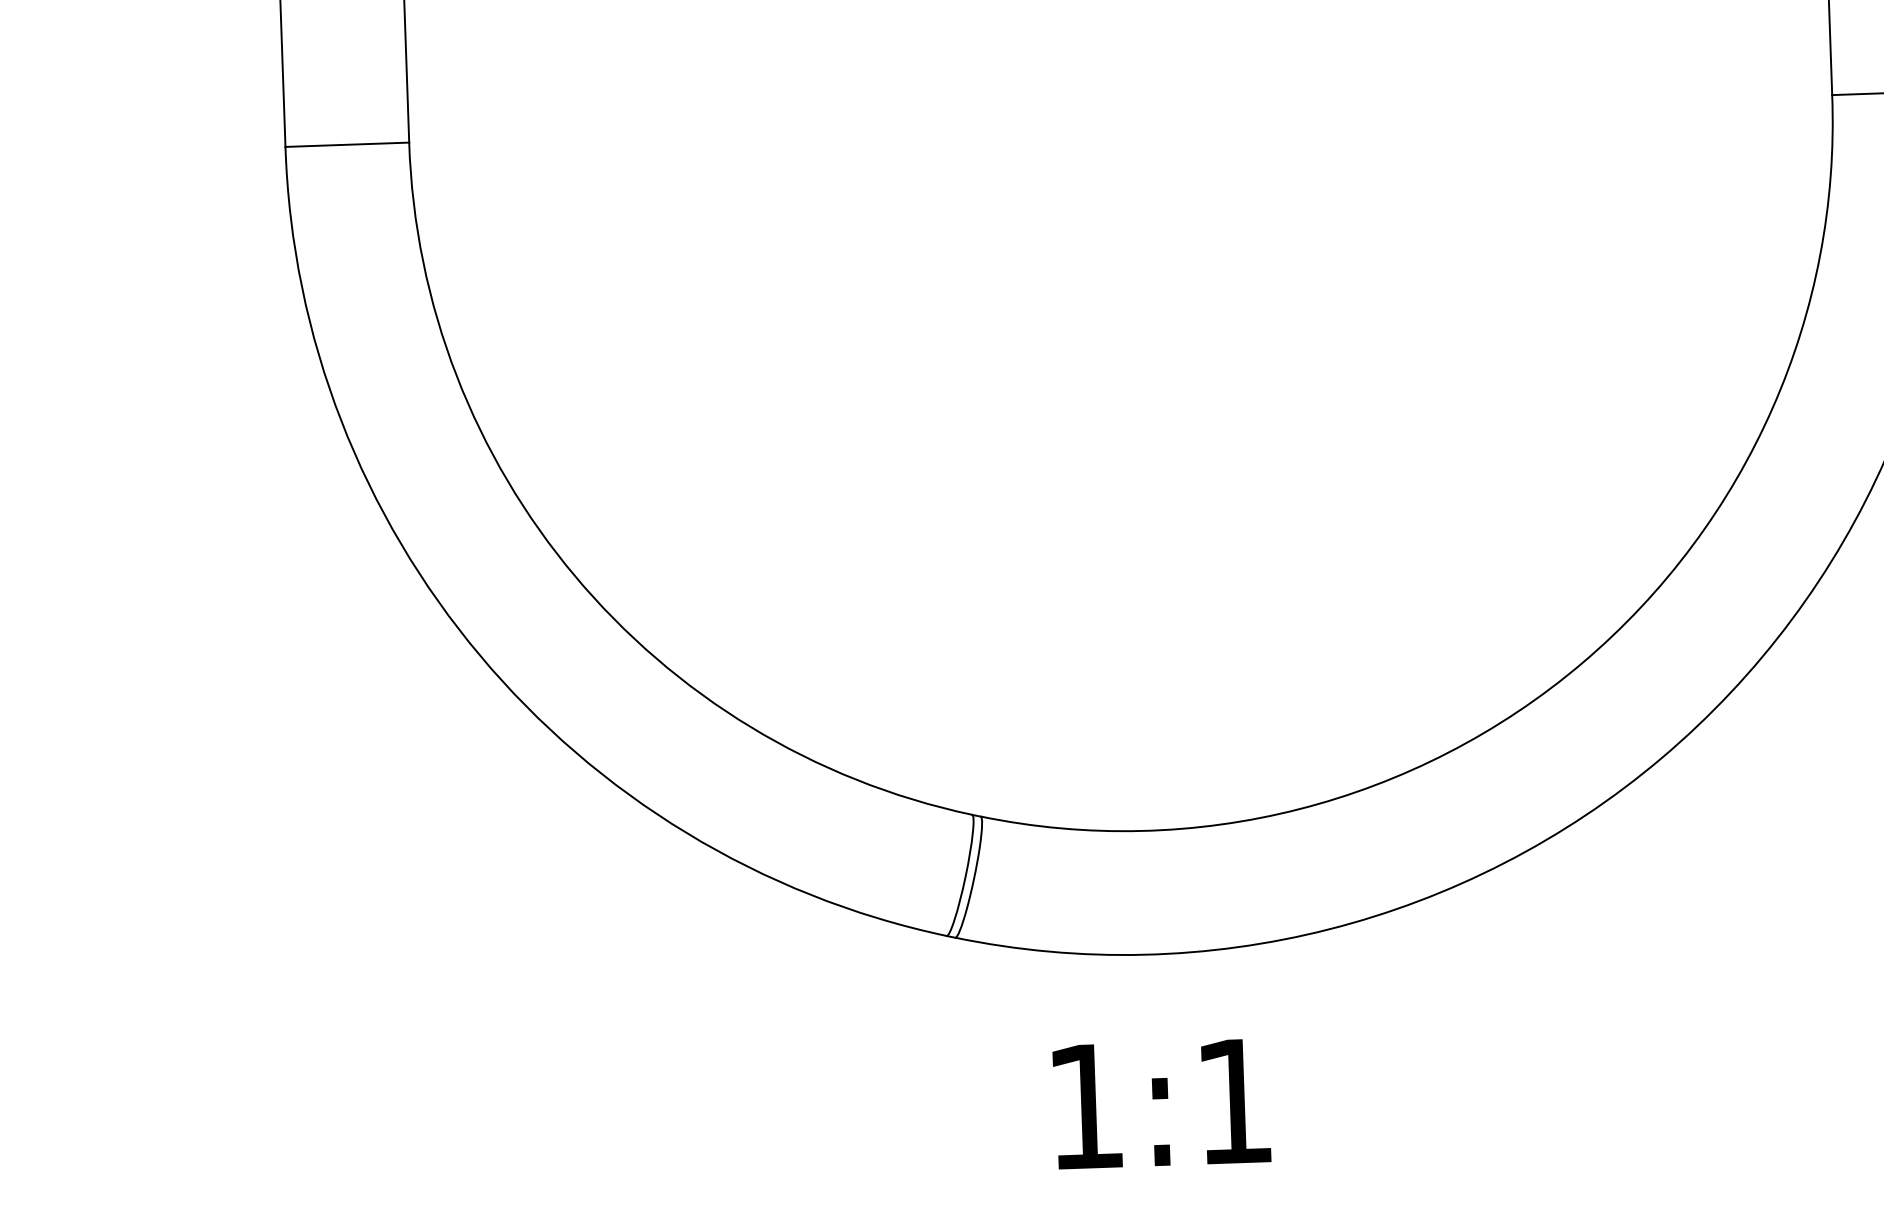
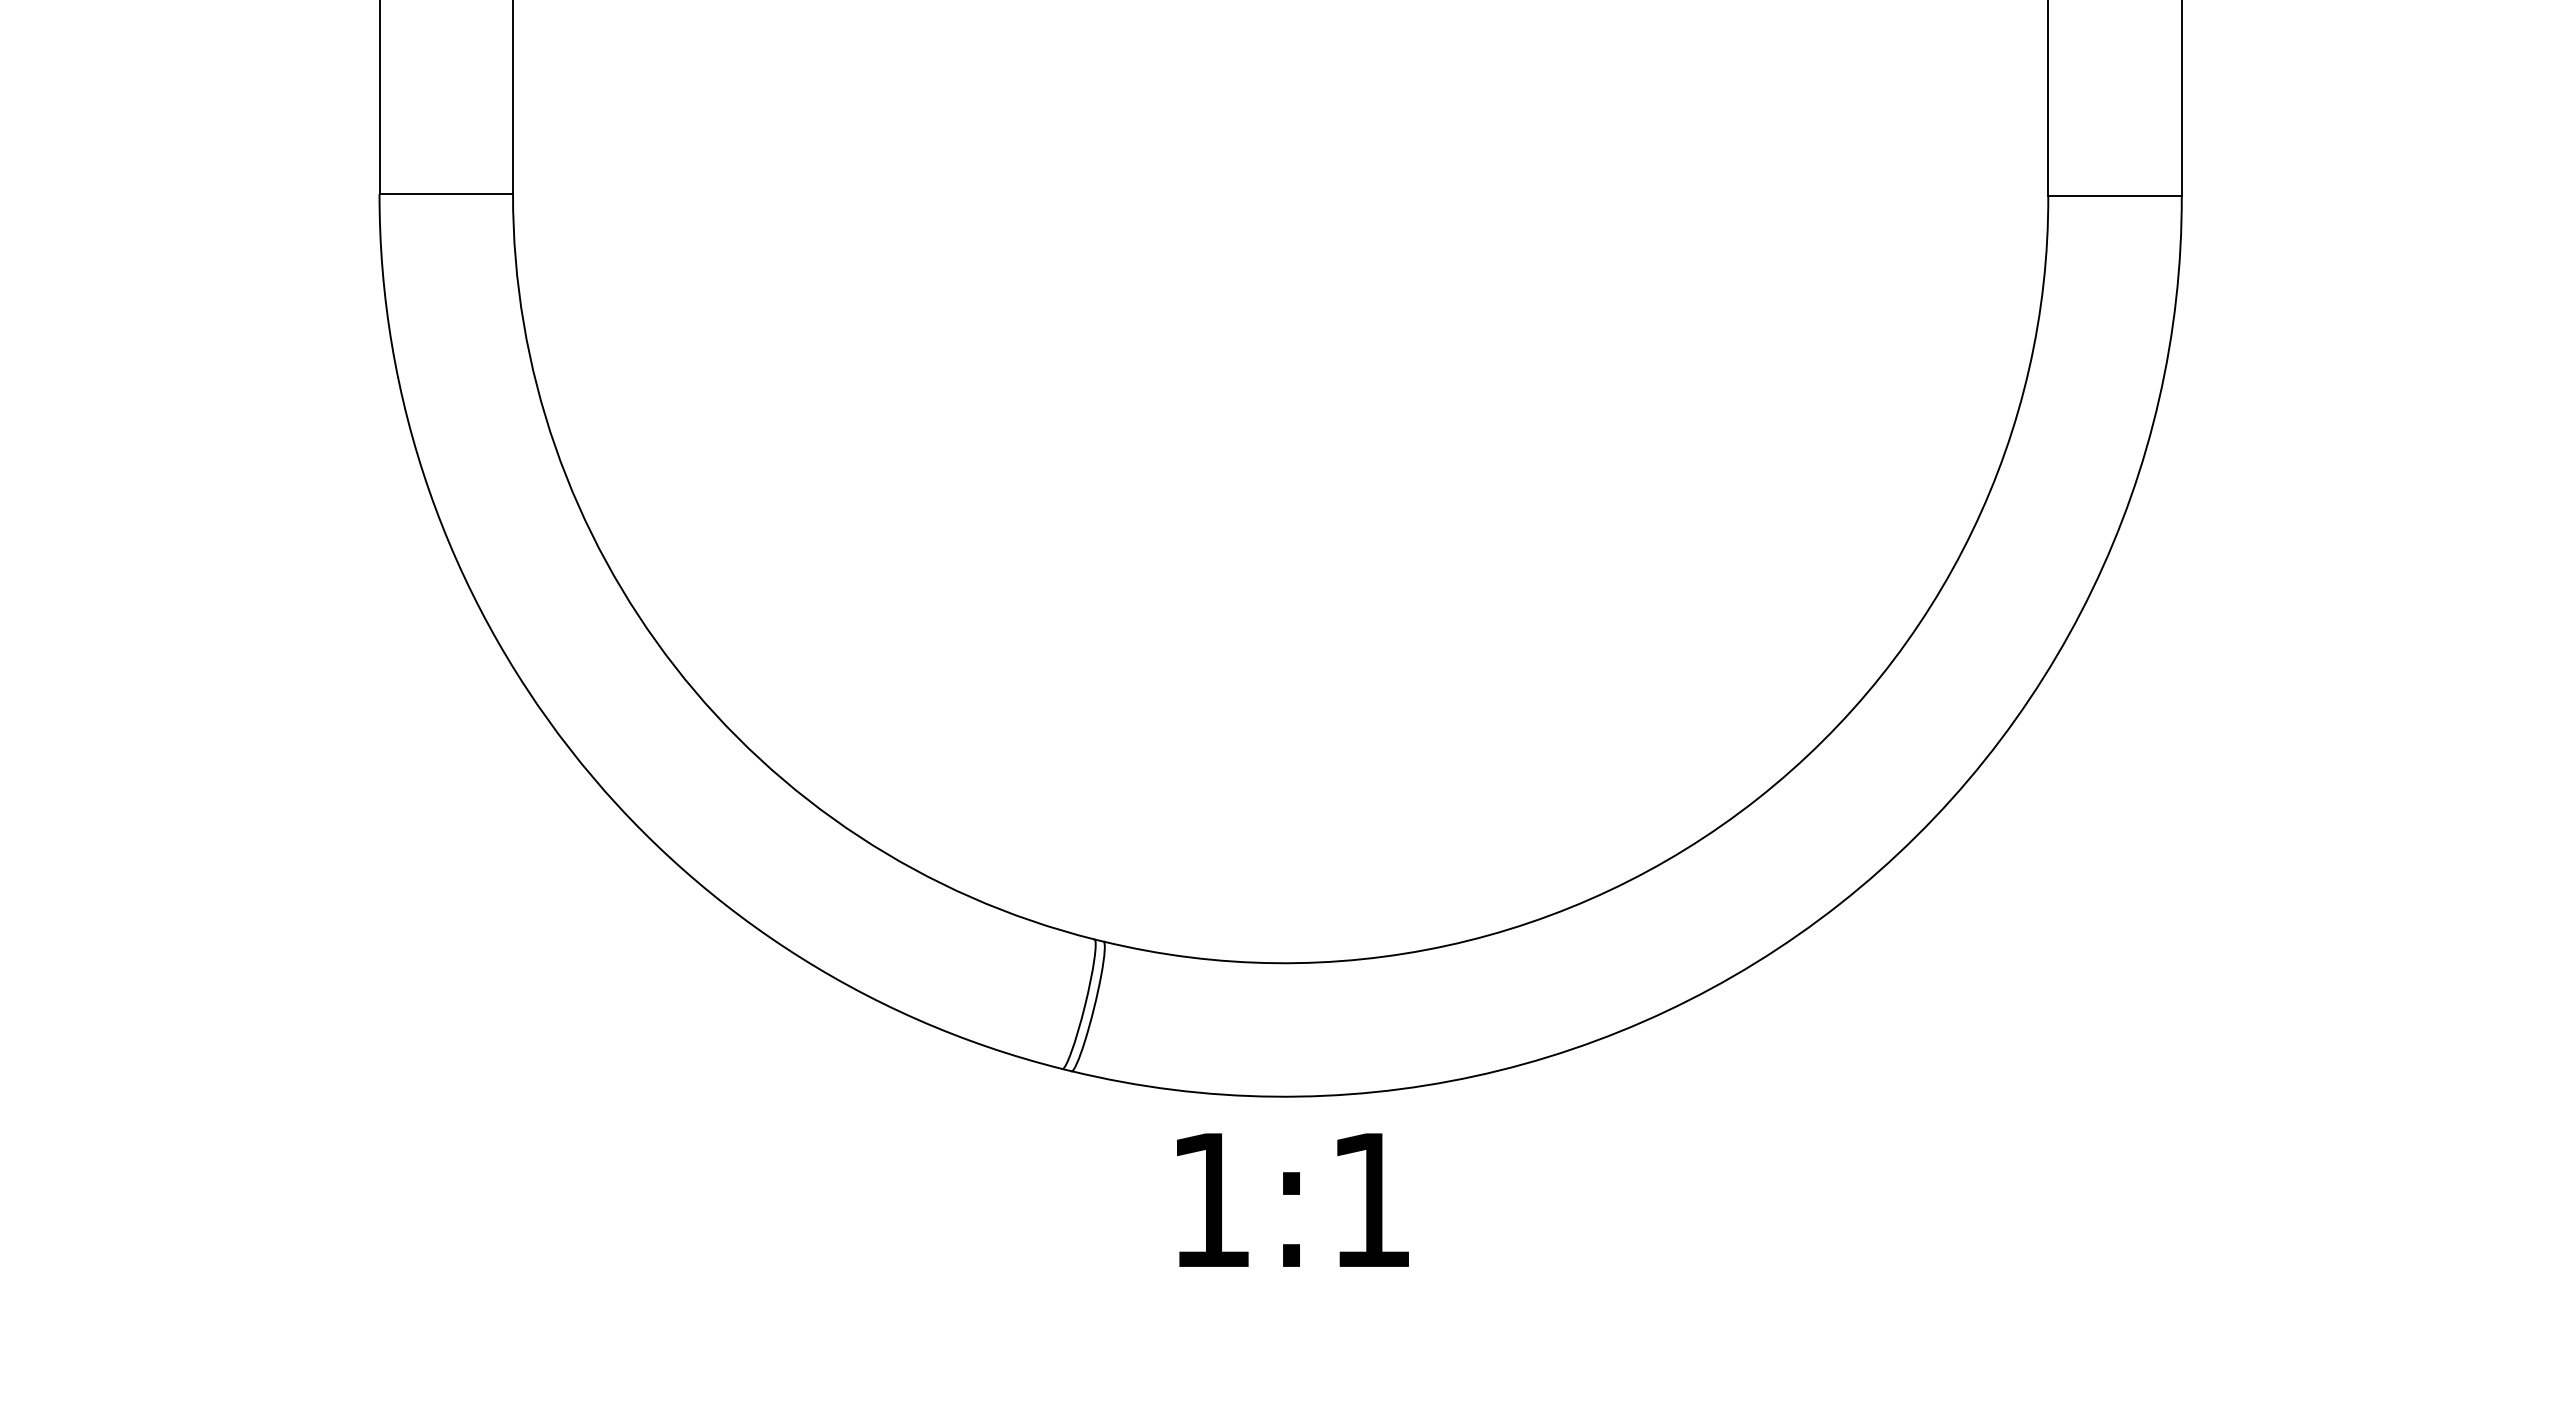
text: (1161, 1103) -> (1292, 1199), moved

